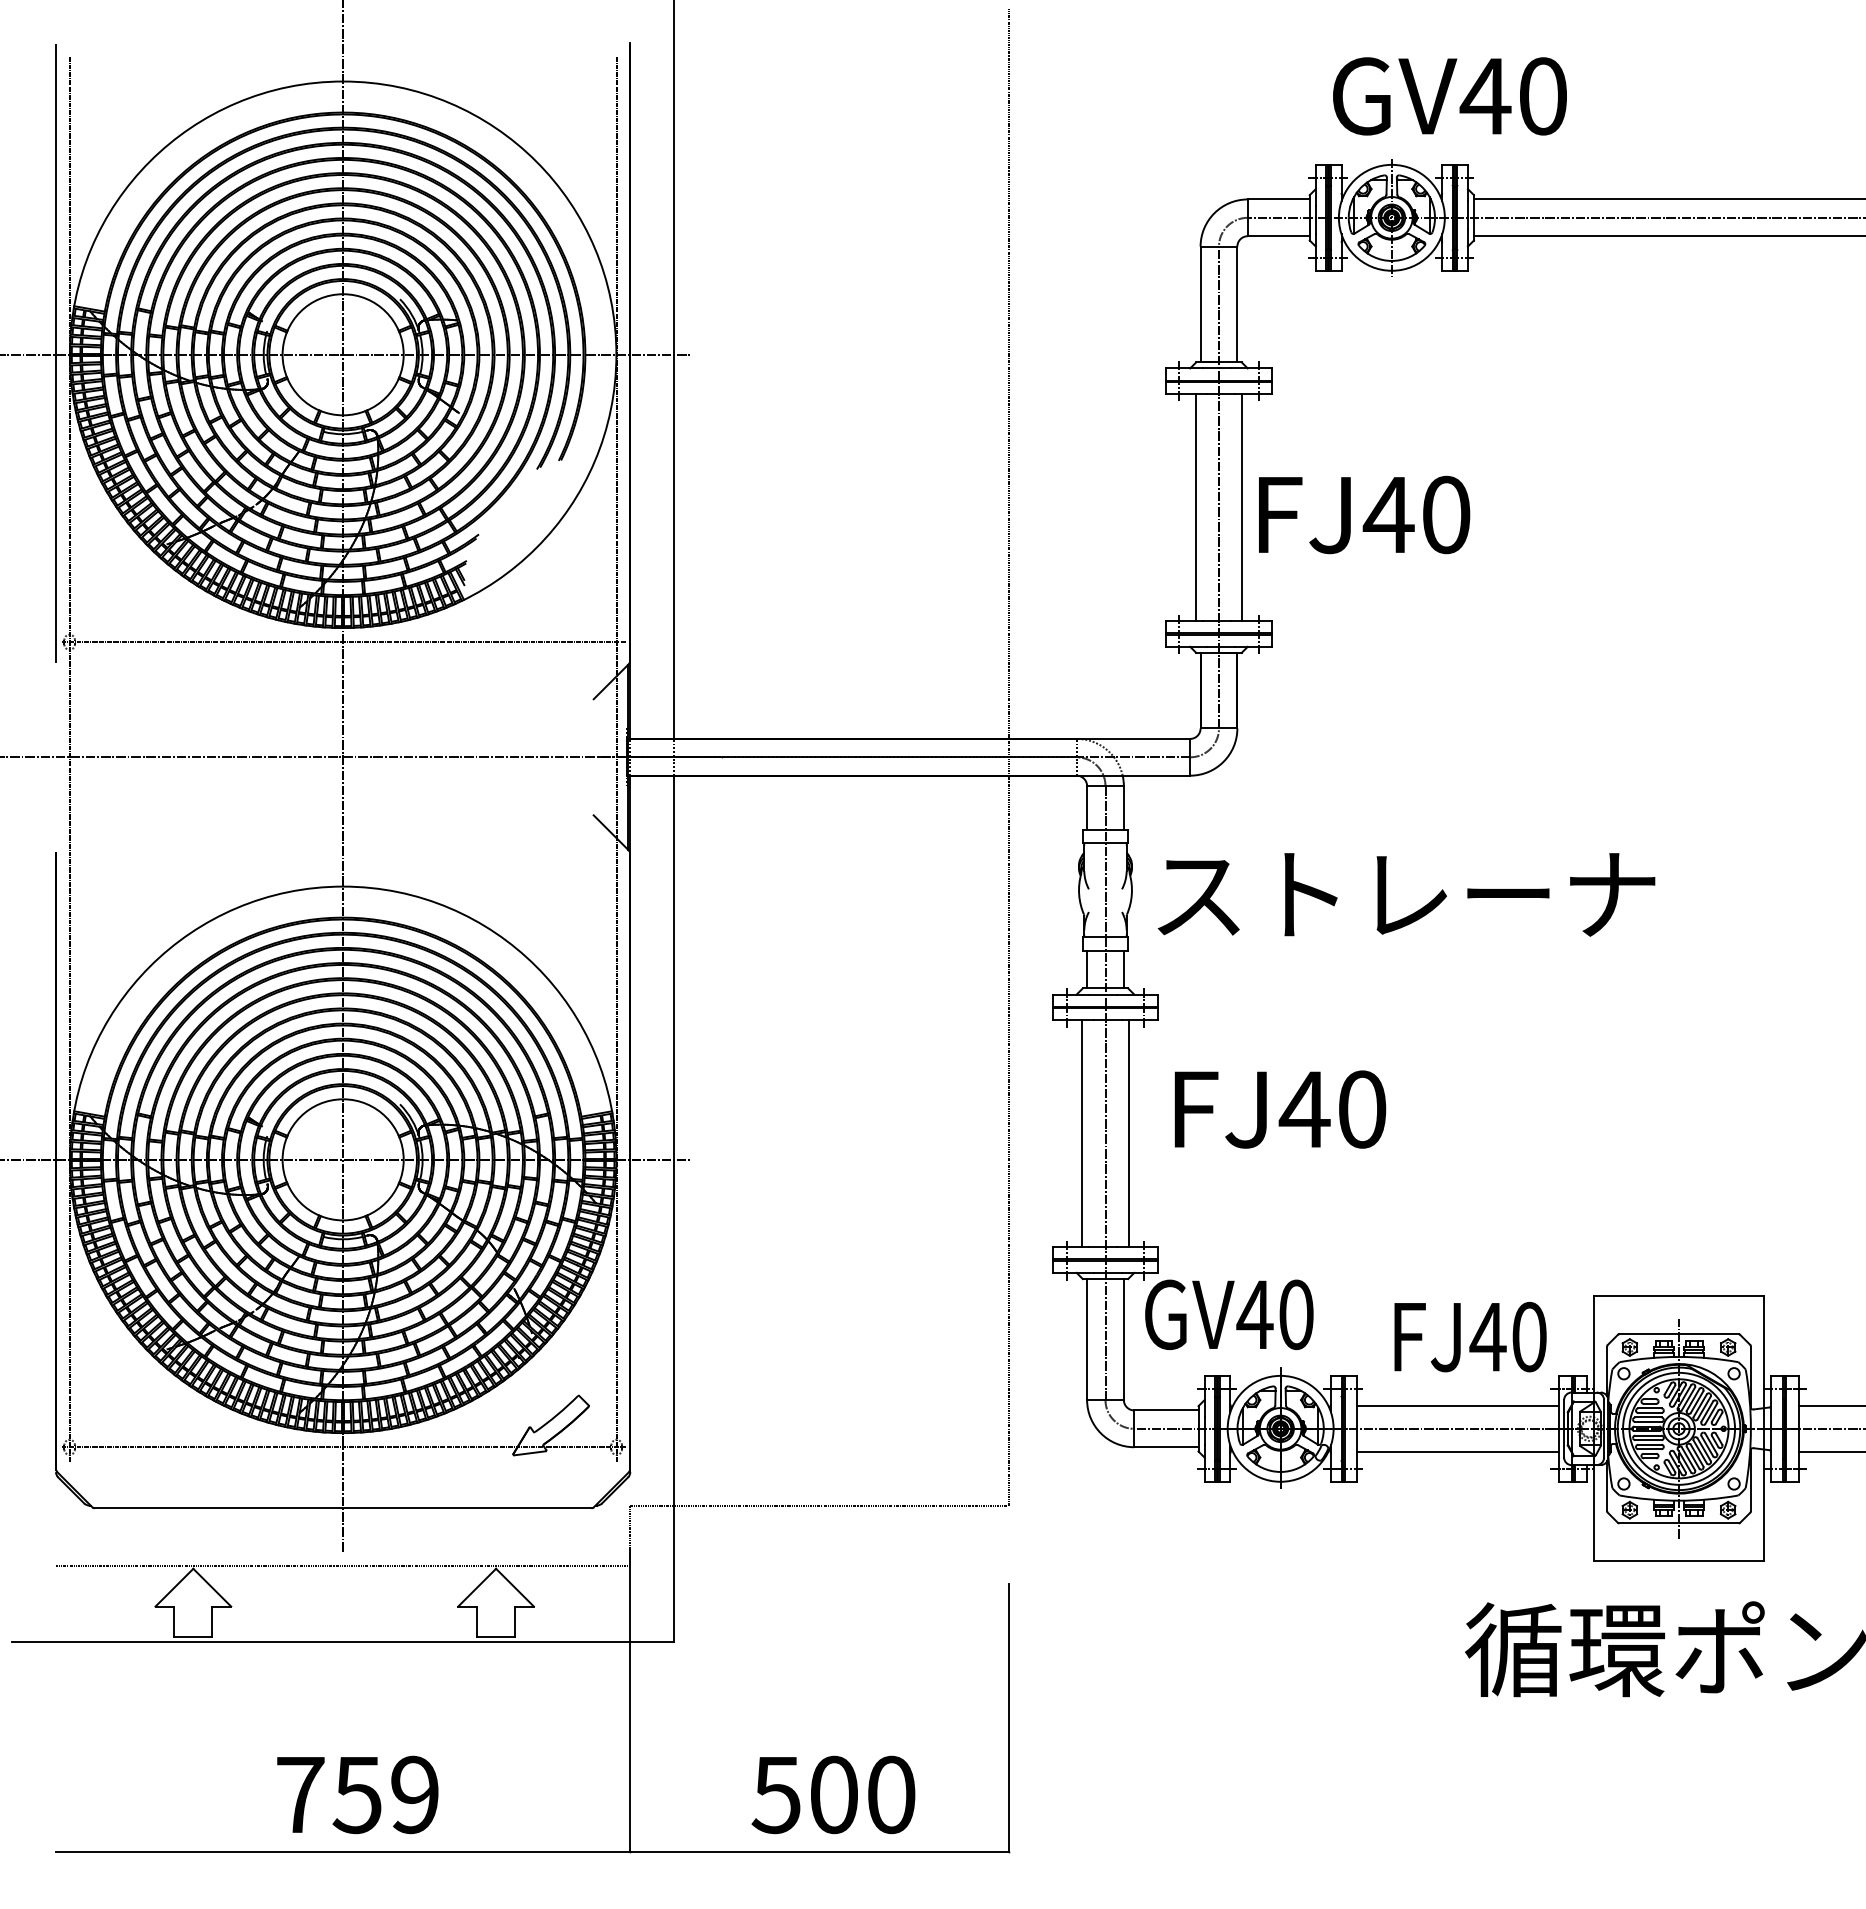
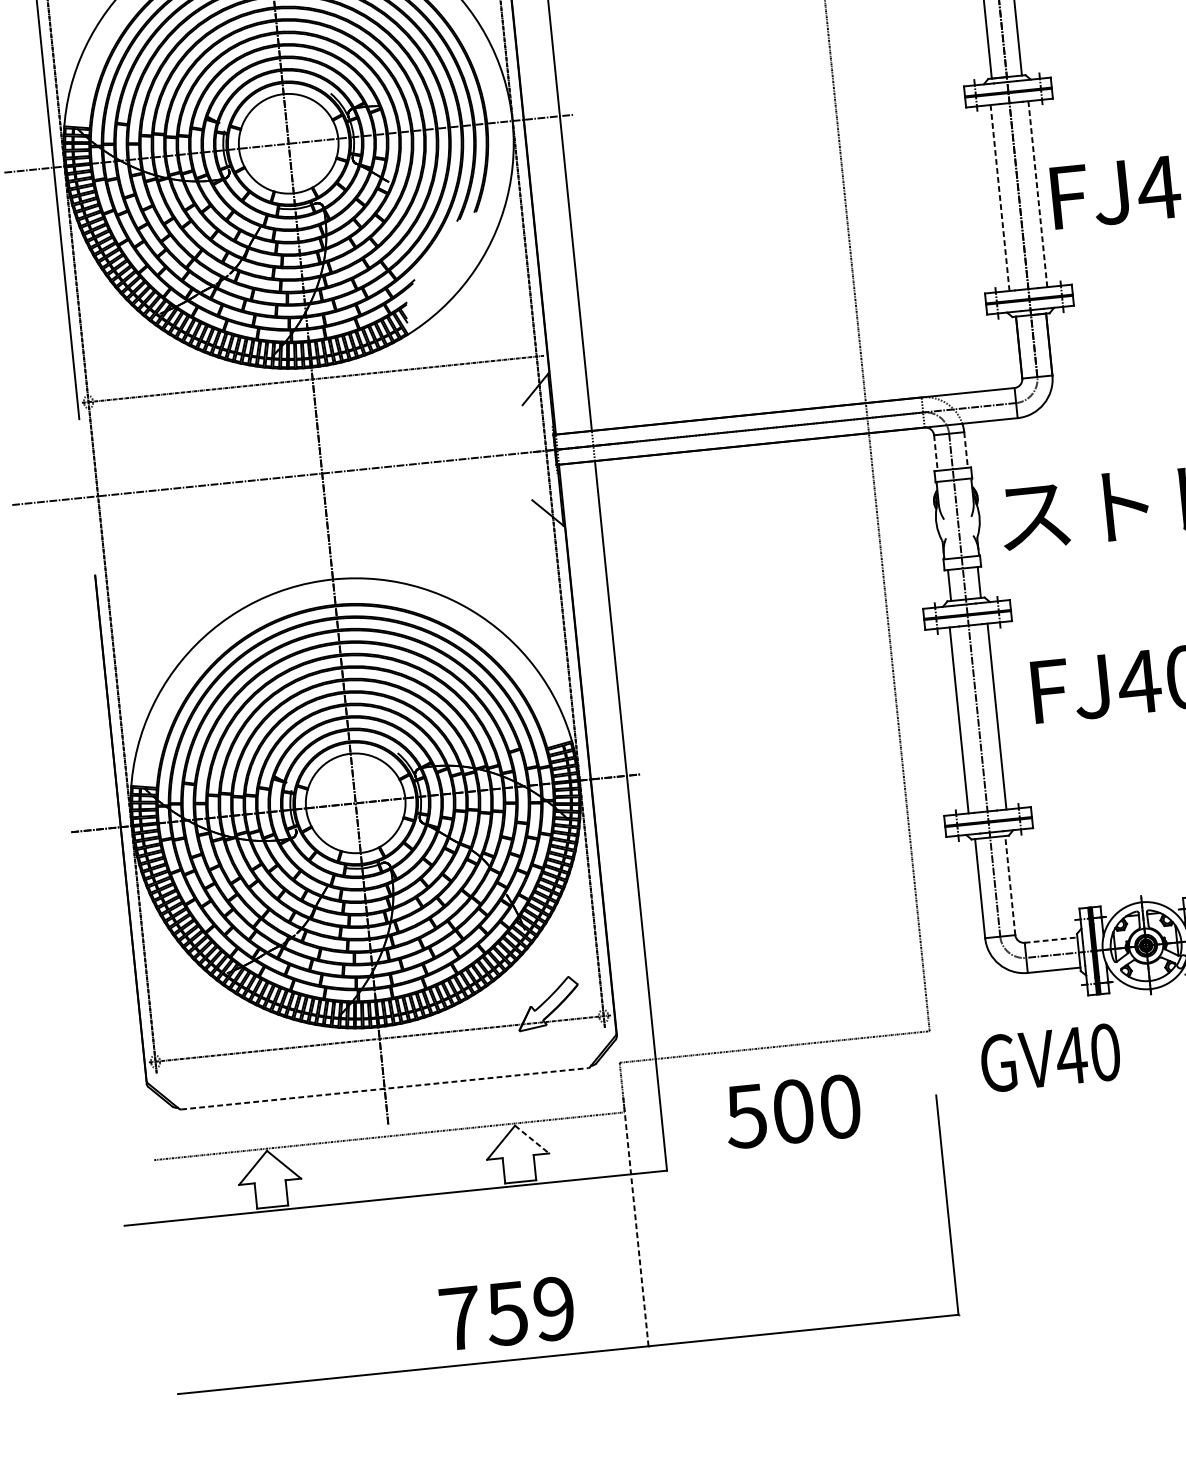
line: (1195, 507) -> (999, 197), solid -> dashed
line: (1242, 507) -> (1038, 194), solid -> dashed
line: (1087, 807) -> (936, 452), solid -> dashed
line: (1123, 807) -> (965, 449), solid -> dashed
text: (1229, 1314) -> (1050, 1057), moved
line: (1123, 1339) -> (1009, 885), solid -> dashed
line: (1166, 1410) -> (1051, 940), solid -> dashed
line: (343, 1508) -> (385, 1088), solid -> dashed
line: (515, 1587) -> (532, 1139), solid -> dashed
line: (630, 1699) -> (636, 1221), solid -> dashed
text: (357, 1794) -> (507, 1313), moved
text: (833, 1794) -> (792, 1111), moved

